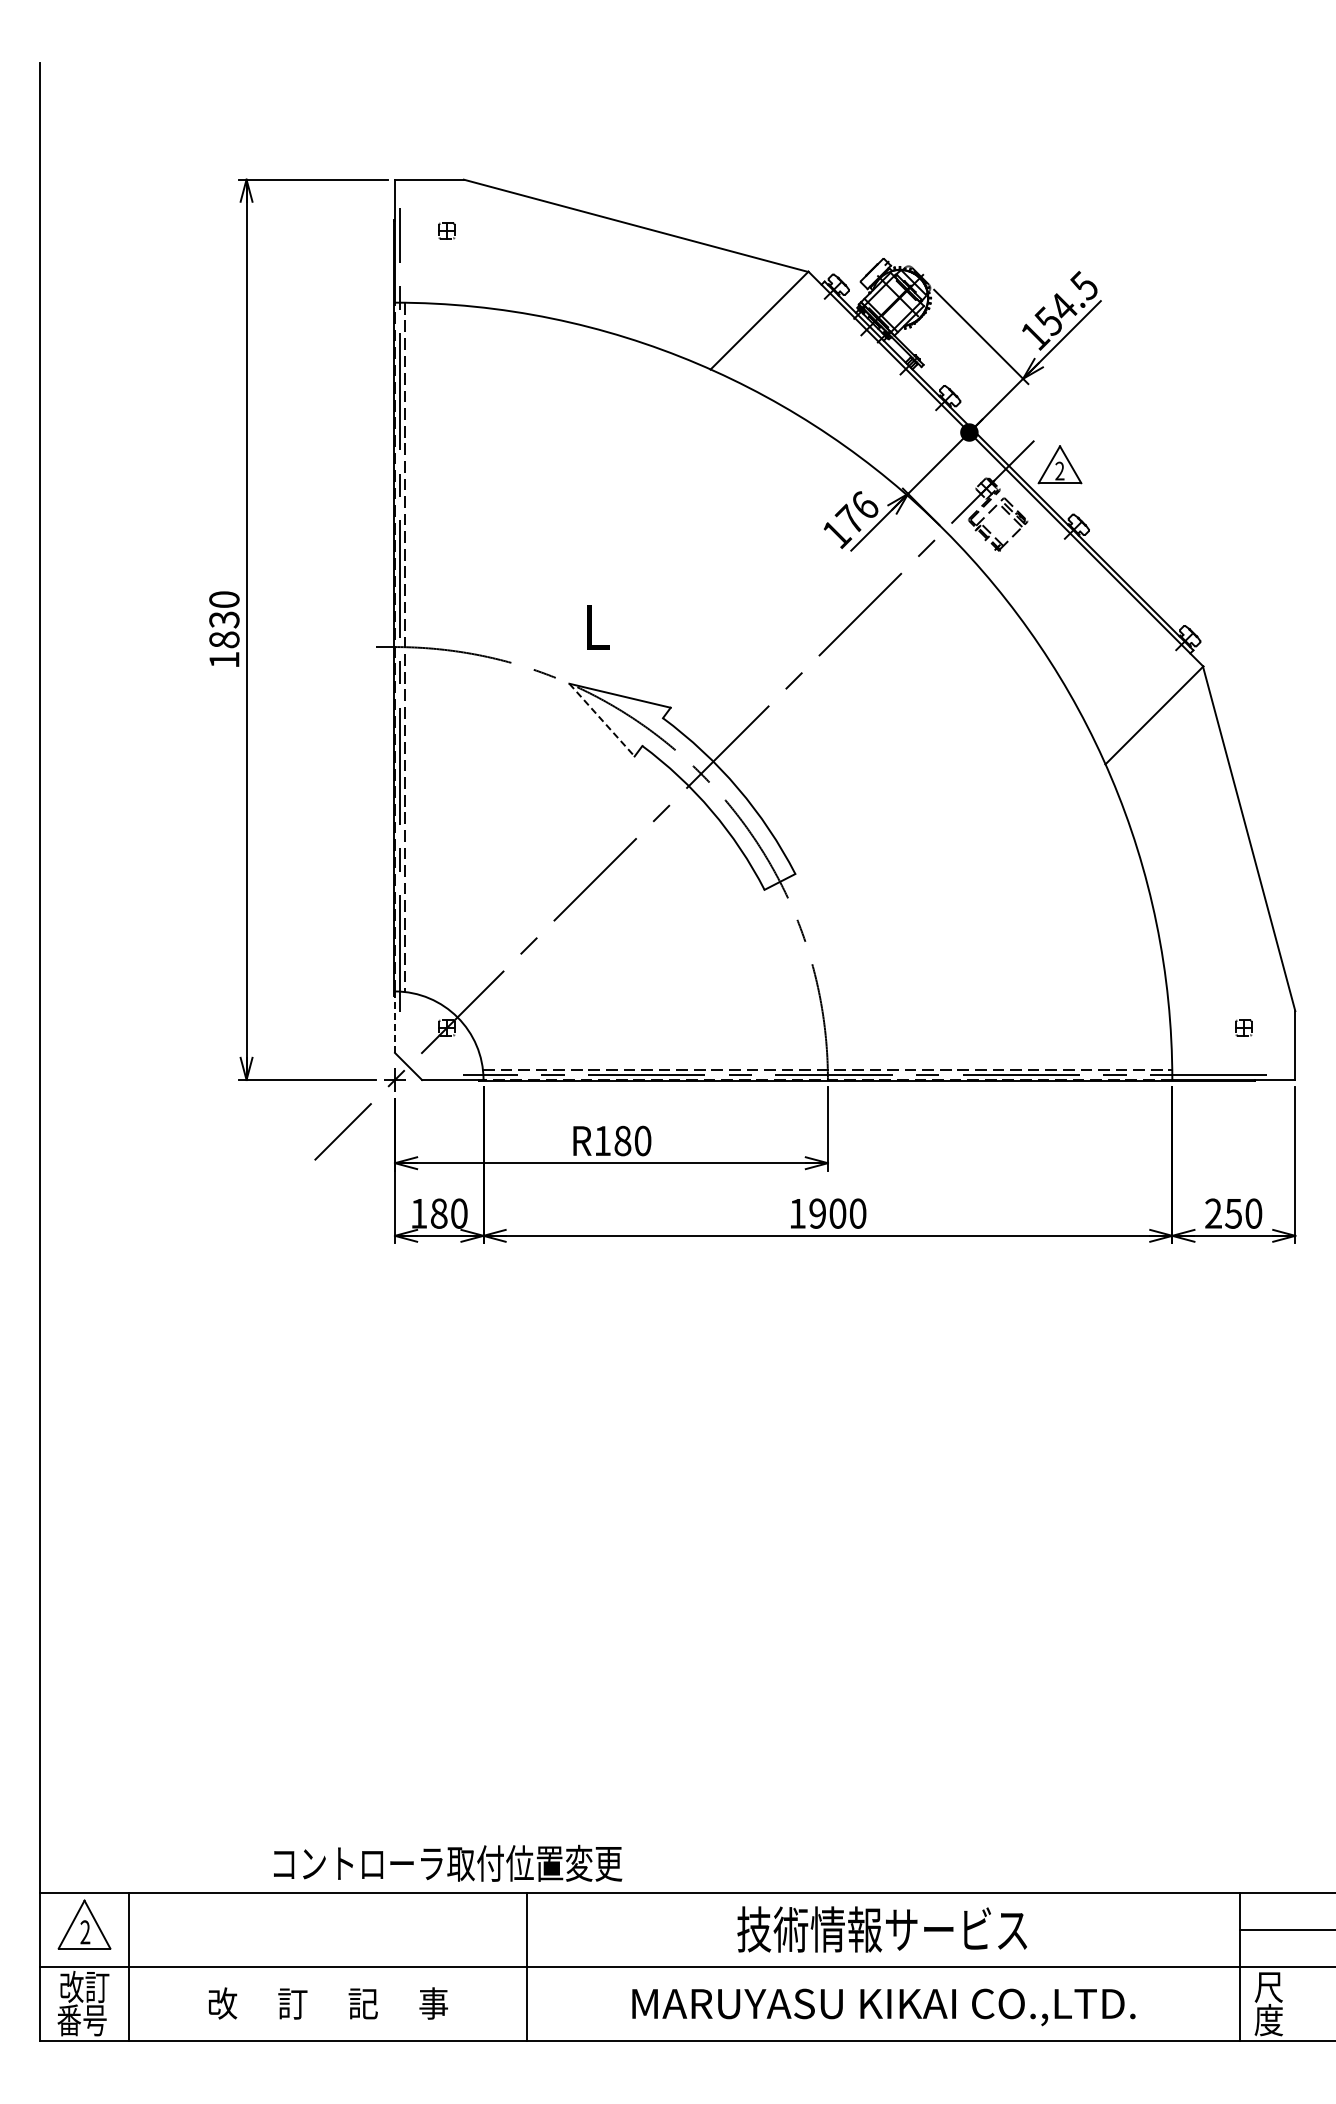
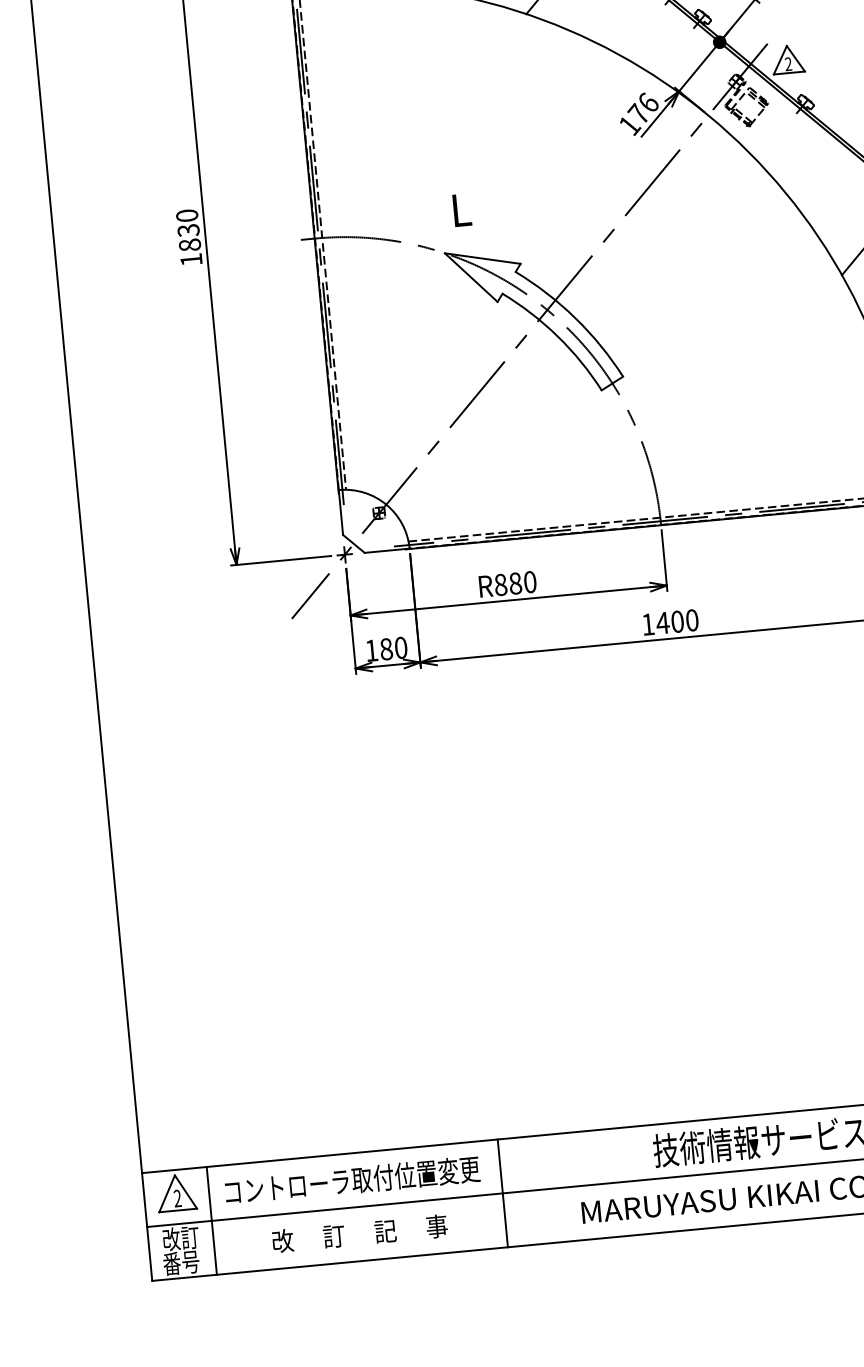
line: (602, 720) -> (471, 277), dashed -> solid
line: (395, 1022) -> (341, 512), dashed -> solid
text: (602, 1140) -> (500, 584), R180 -> R880
text: (817, 1213) -> (662, 623), 1900 -> 1400
text: (448, 1862) -> (352, 1179), moved

